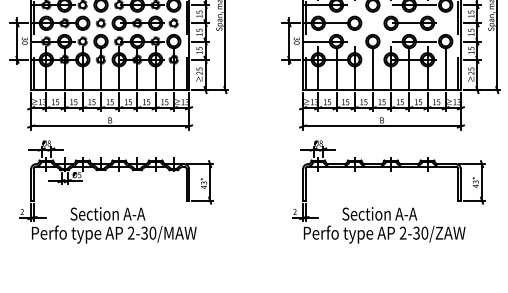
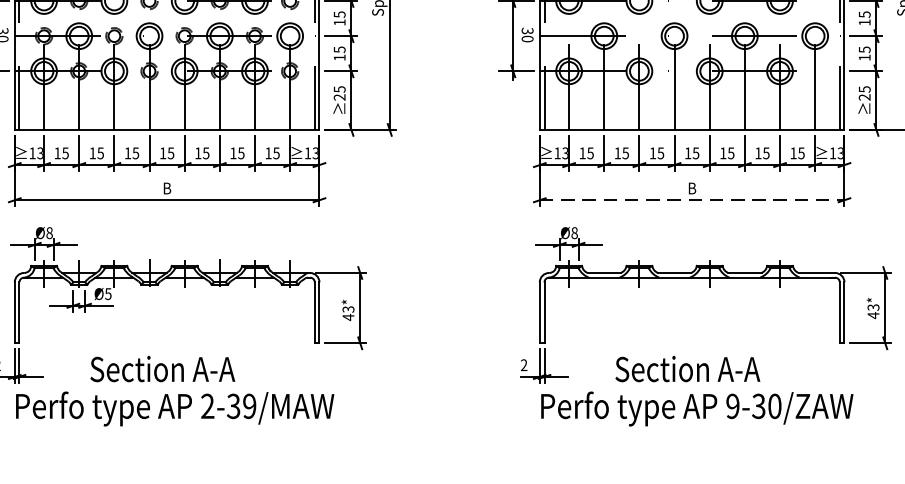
line: (382, 126) -> (693, 200), solid -> dashed
text: (152, 233) -> (248, 406), 2-30/MAW -> 2-39/MAW
text: (402, 233) -> (731, 406), 2-30/ZAW -> 9-30/ZAW

